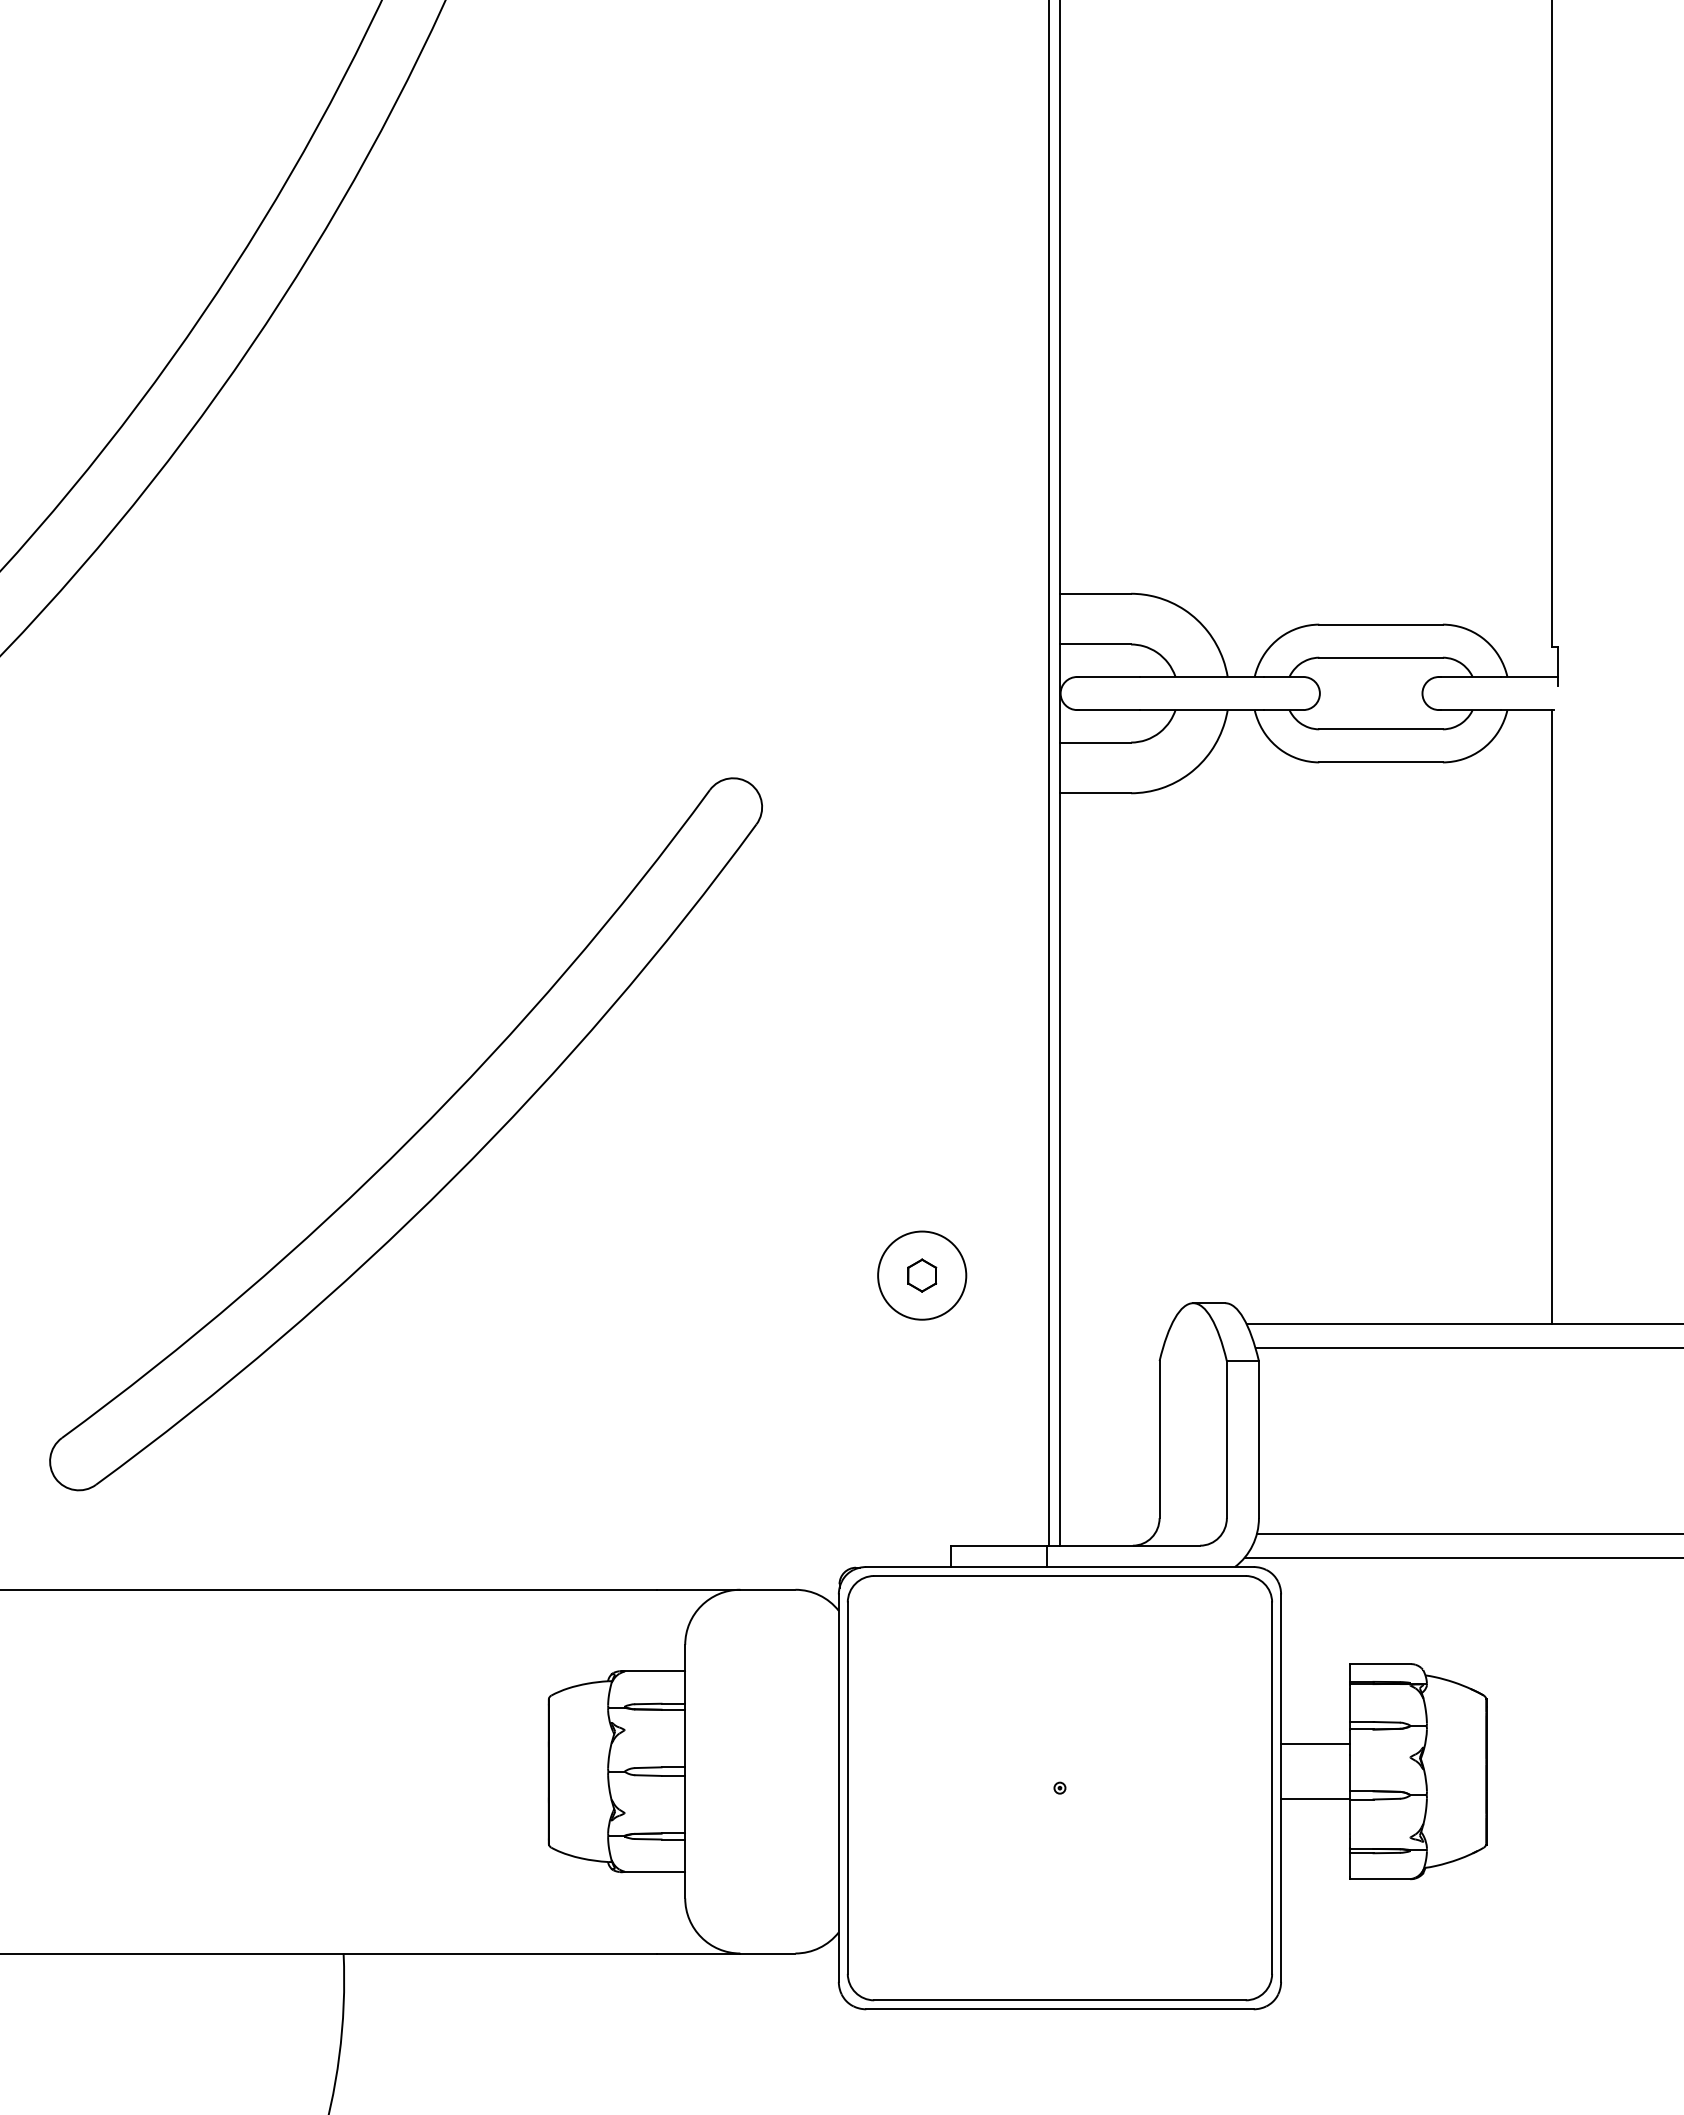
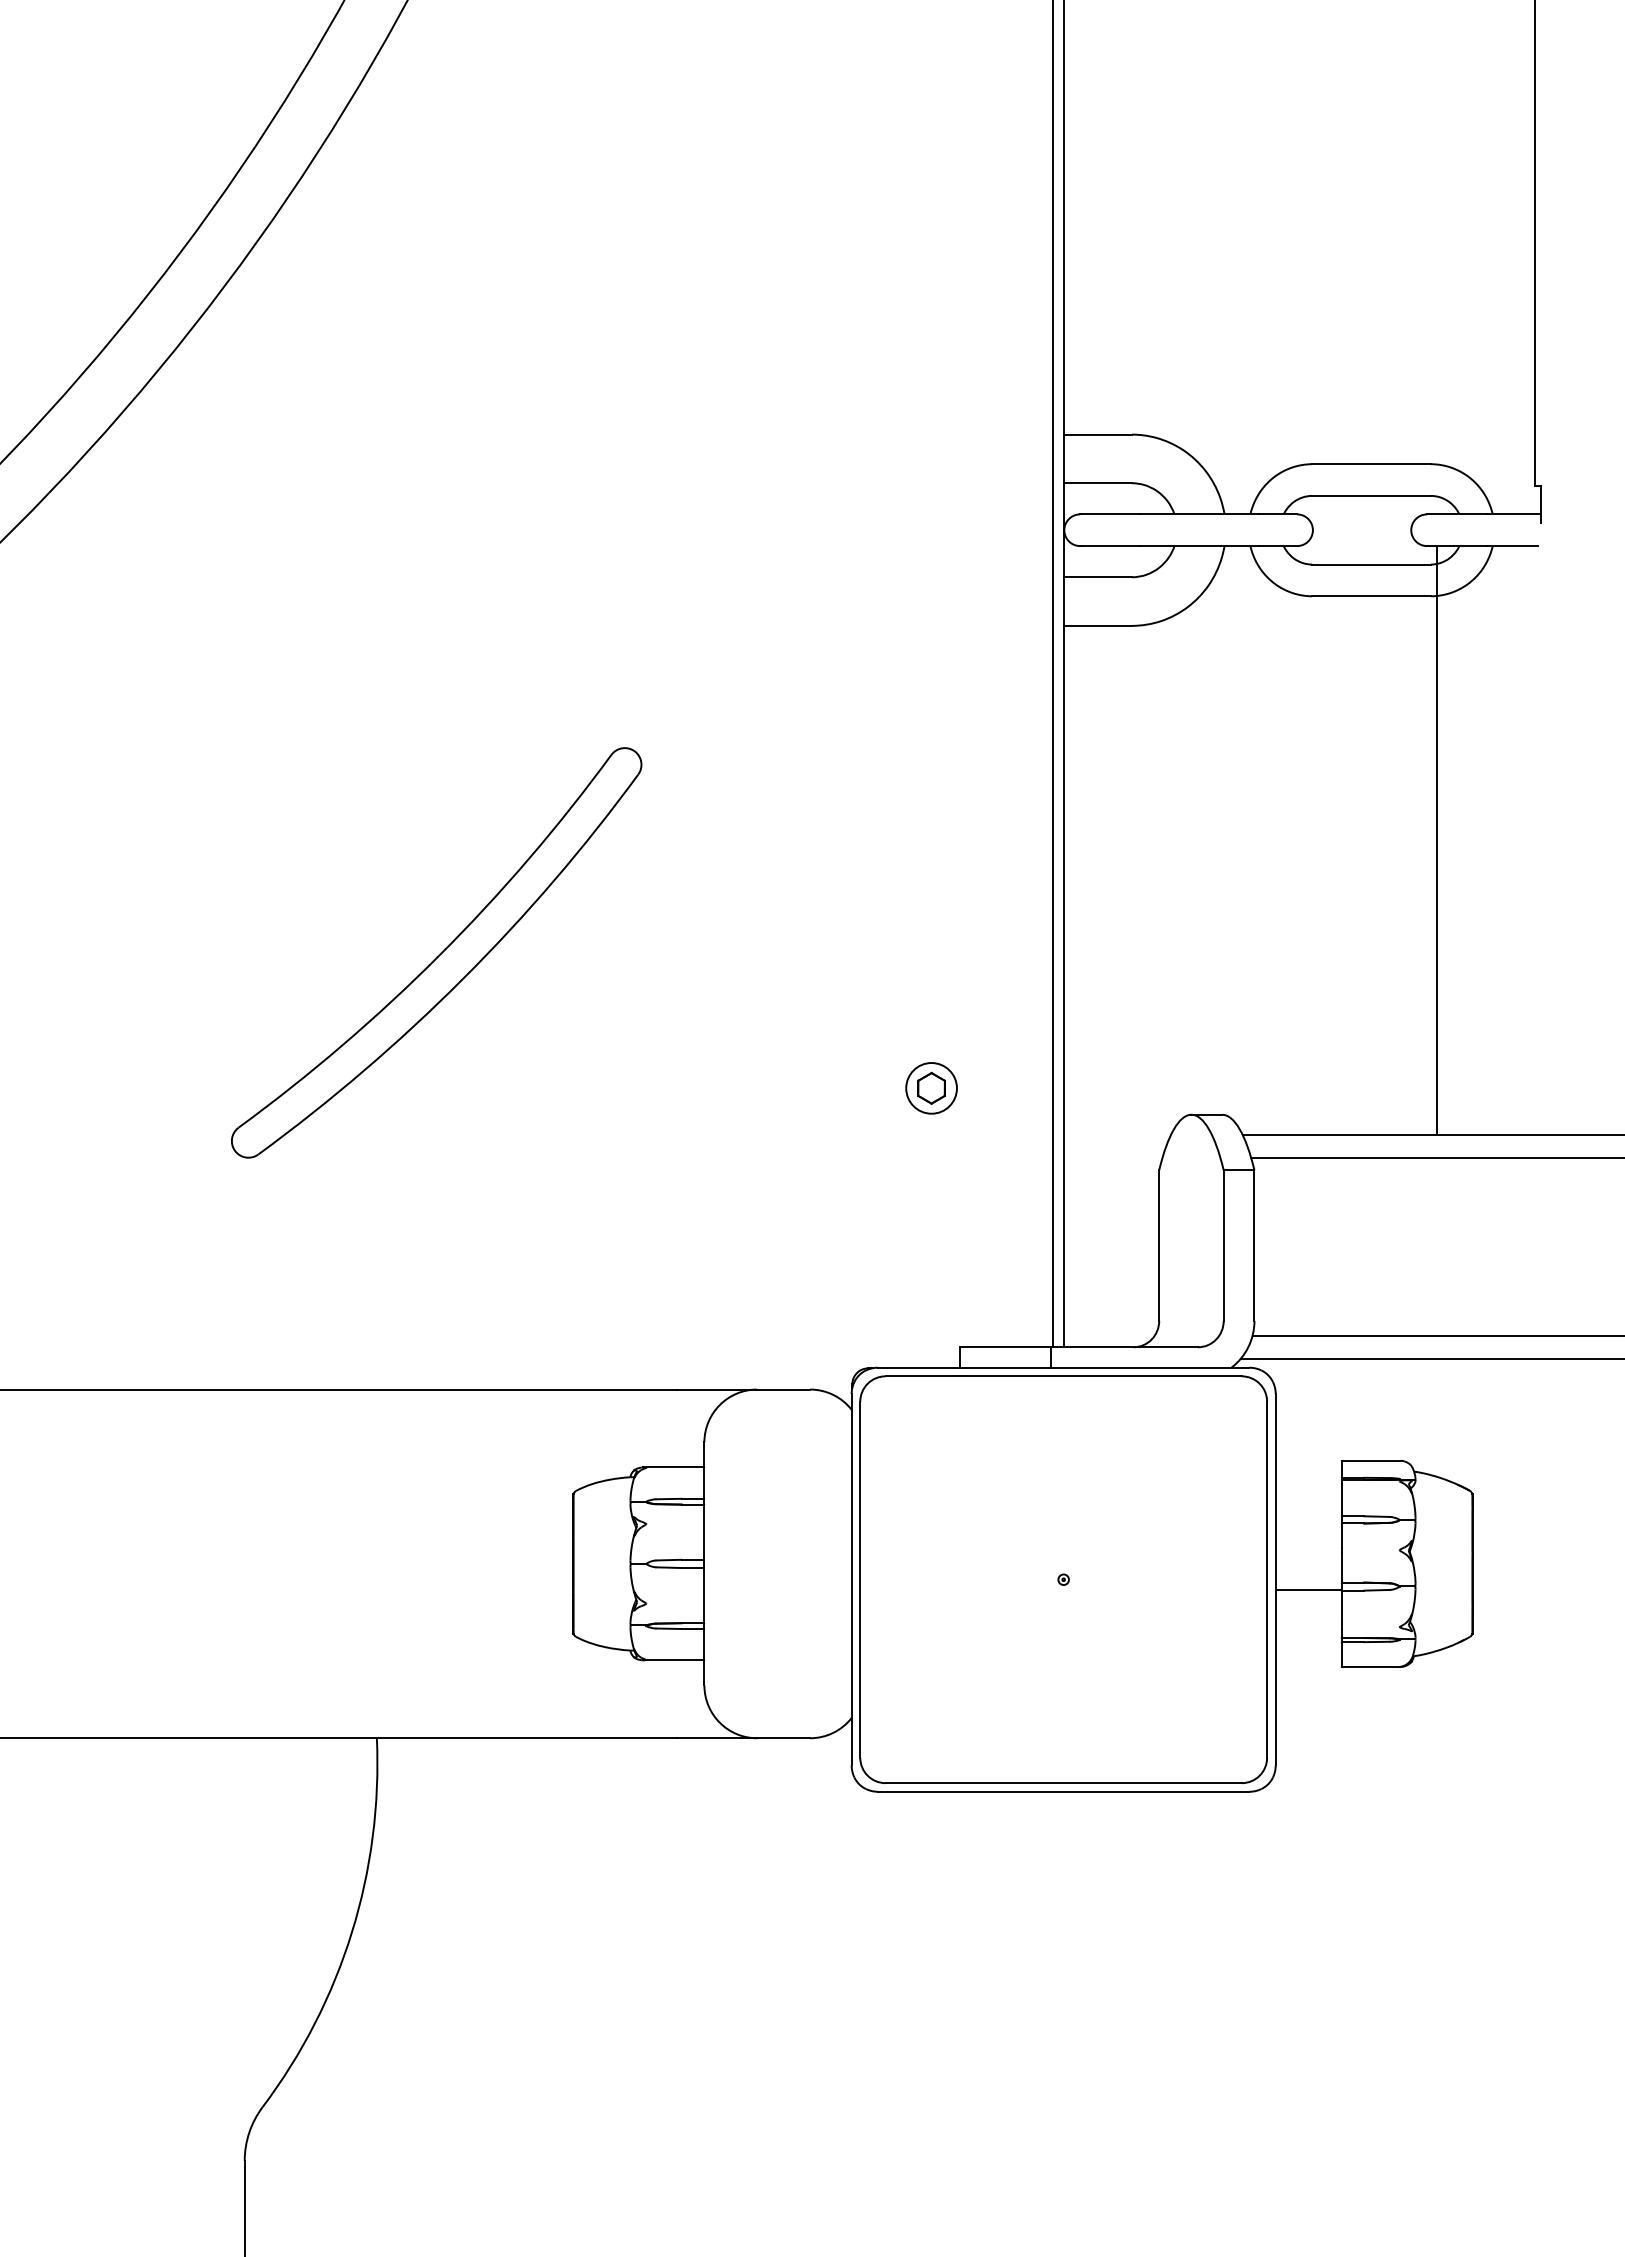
line: (1552, 1017) -> (1437, 840), moved
part: (405, 1133) -> (436, 952), size x0.6
circle: (922, 1275) -> (931, 1088), size x0.6
line: (1315, 1744) -> (1308, 1537), removed

